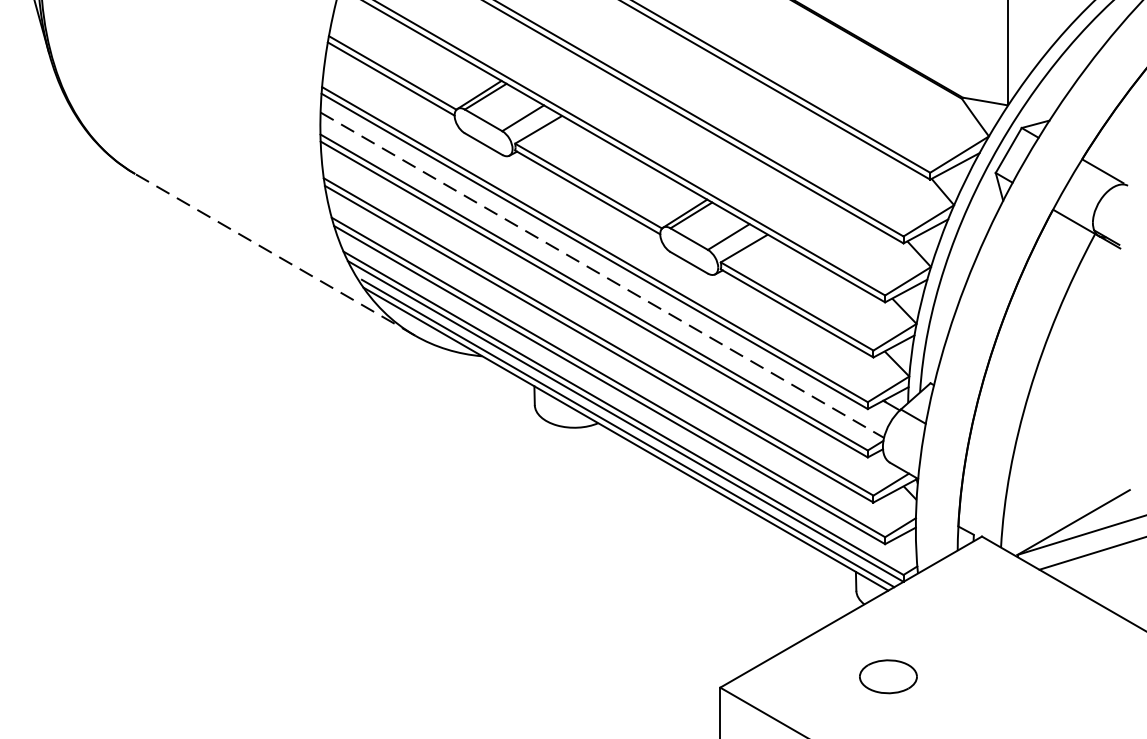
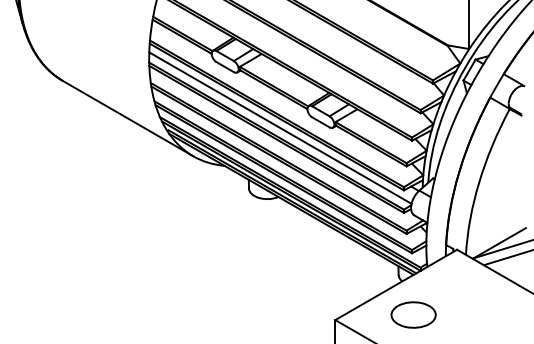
line: (273, 254) -> (127, 118), dashed -> solid
line: (602, 276) -> (280, 128), dashed -> solid
part: (888, 675) -> (413, 314), size x1.67

